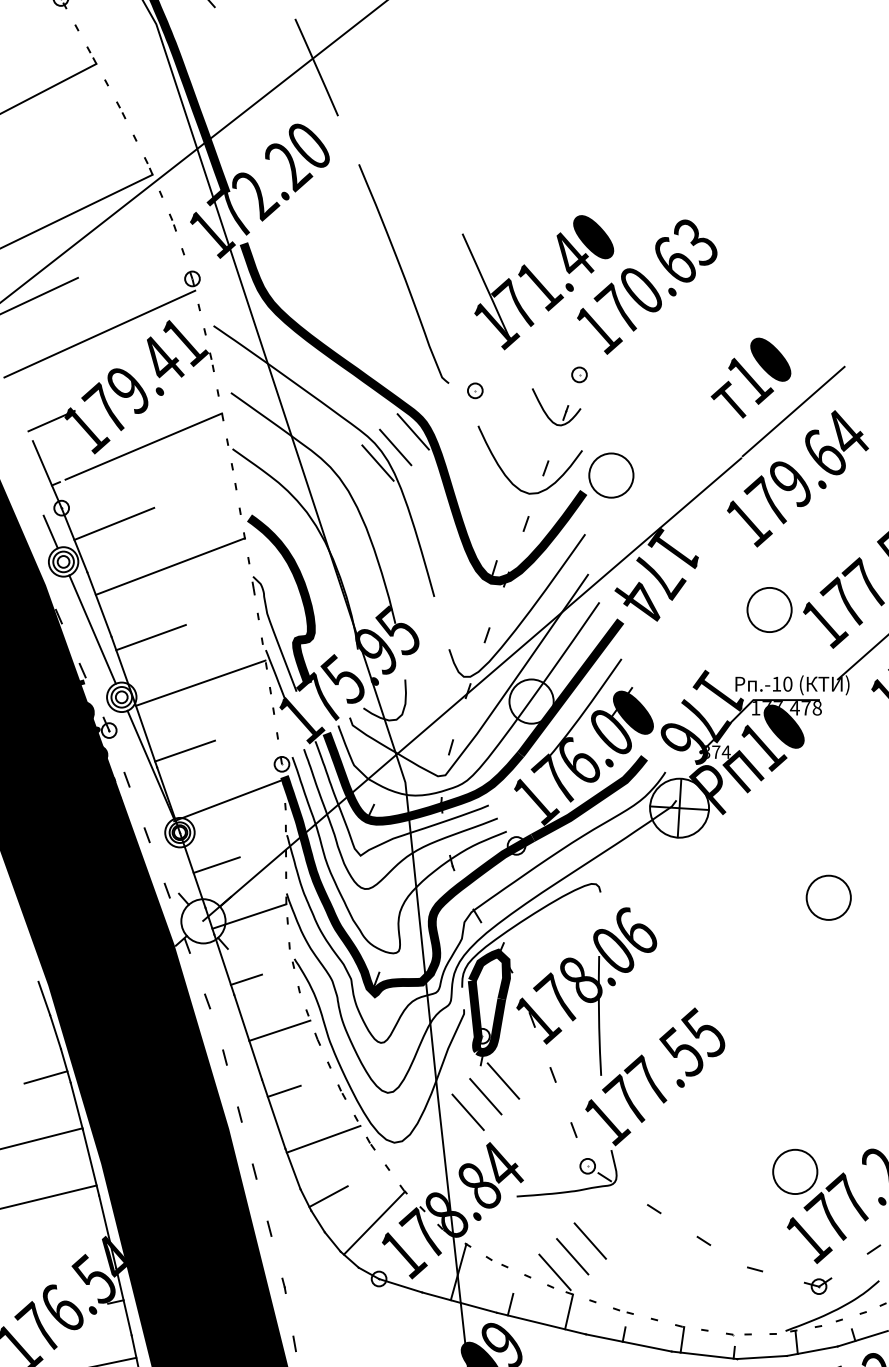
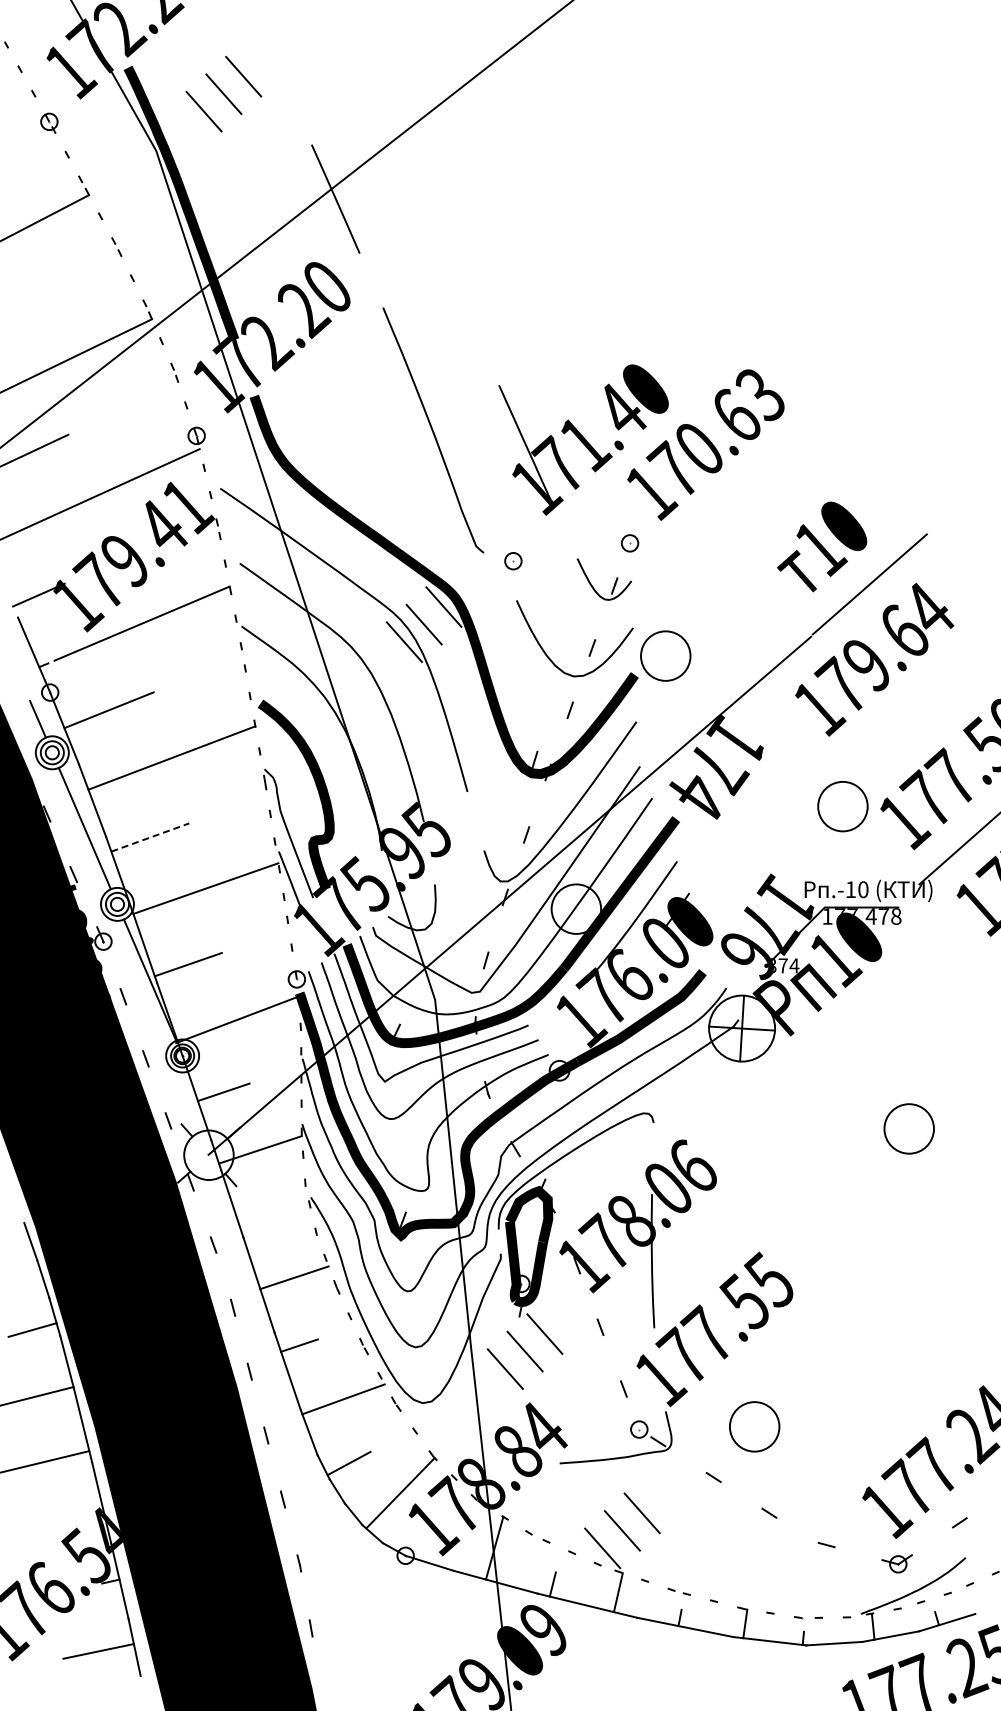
line: (151, 637) -> (150, 837), solid -> dashed
line: (245, 979) -> (256, 1220), removed
part: (795, 1171) -> (754, 1426), moved

